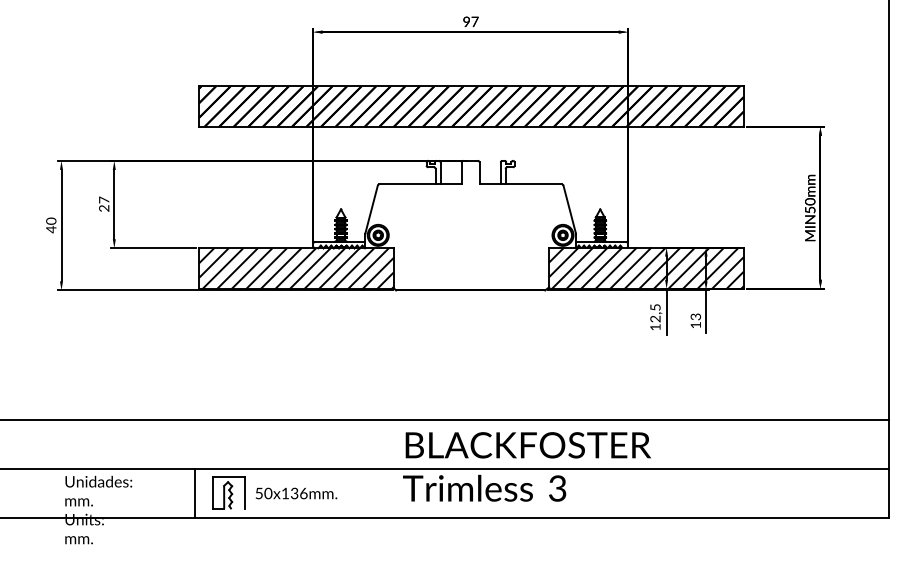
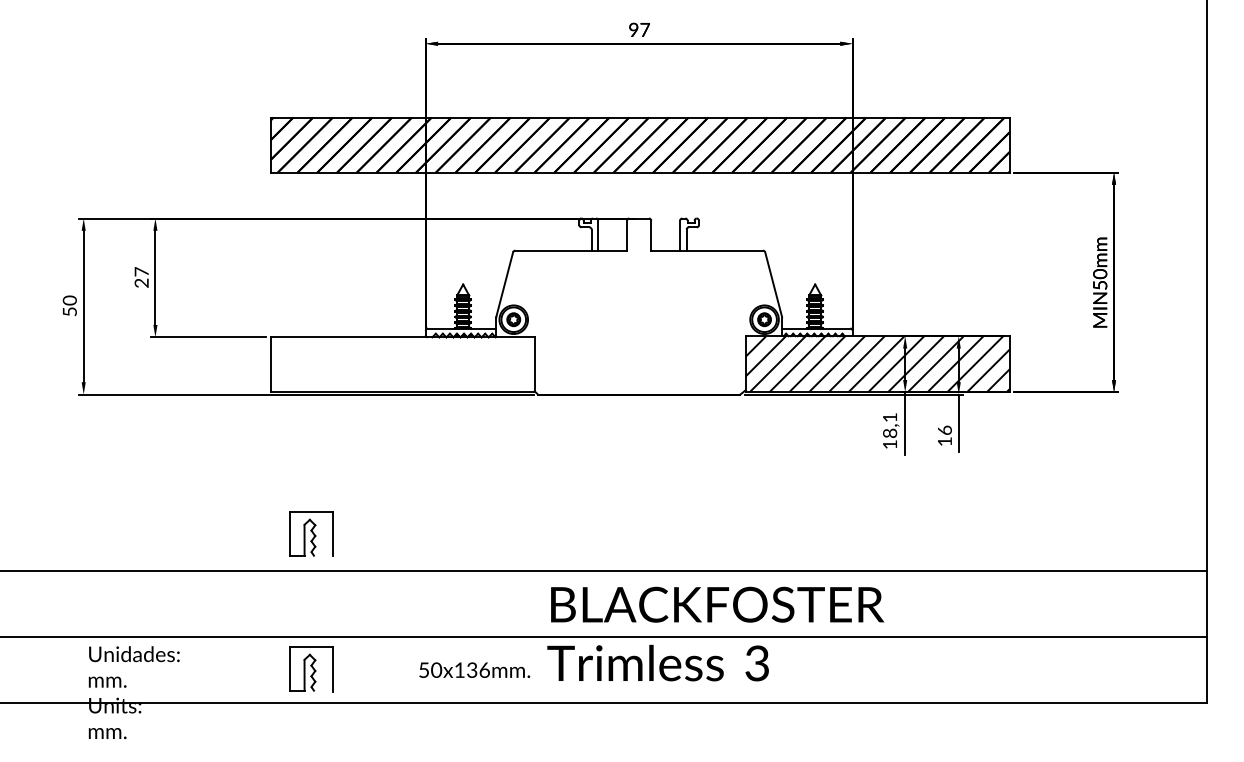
text: (51, 229) -> (69, 311), 40 -> 50
hatch: (296, 268) -> (402, 364), removed
text: (655, 313) -> (890, 425), 12,5 -> 18,1
text: (695, 316) -> (944, 430), 13 -> 16
part: (229, 393) -> (311, 534), added
line: (195, 493) -> (265, 669), removed
text: (296, 493) -> (474, 669), moved

